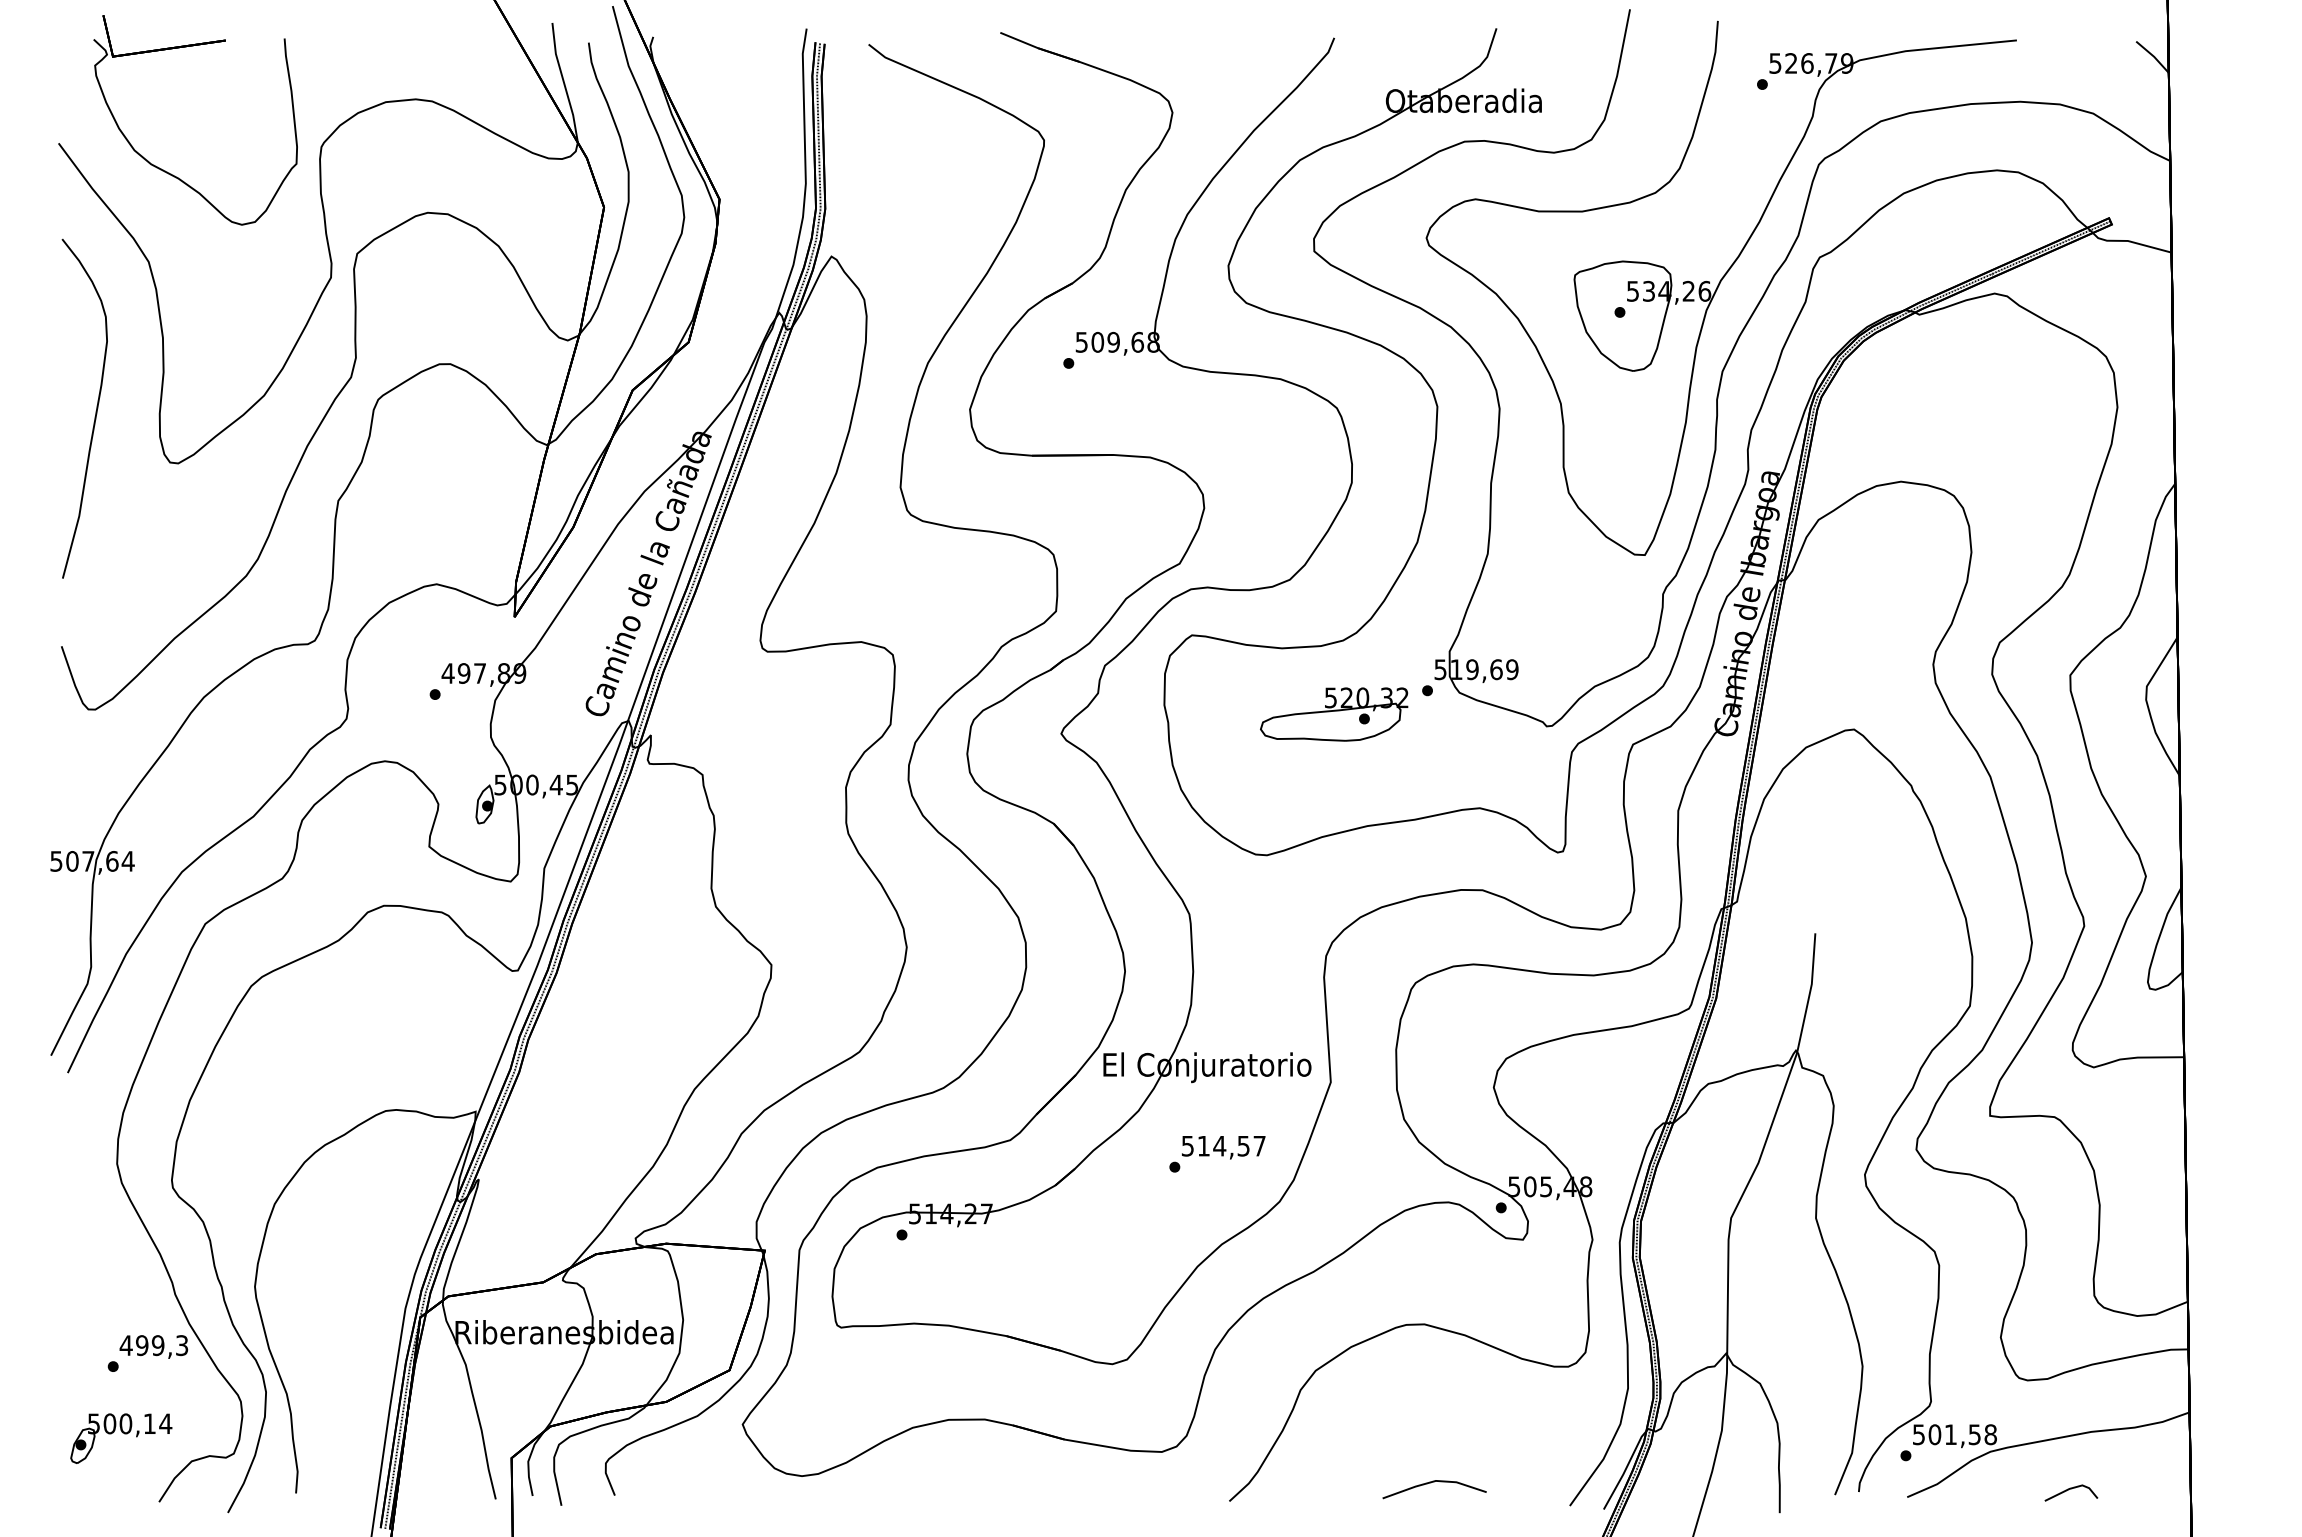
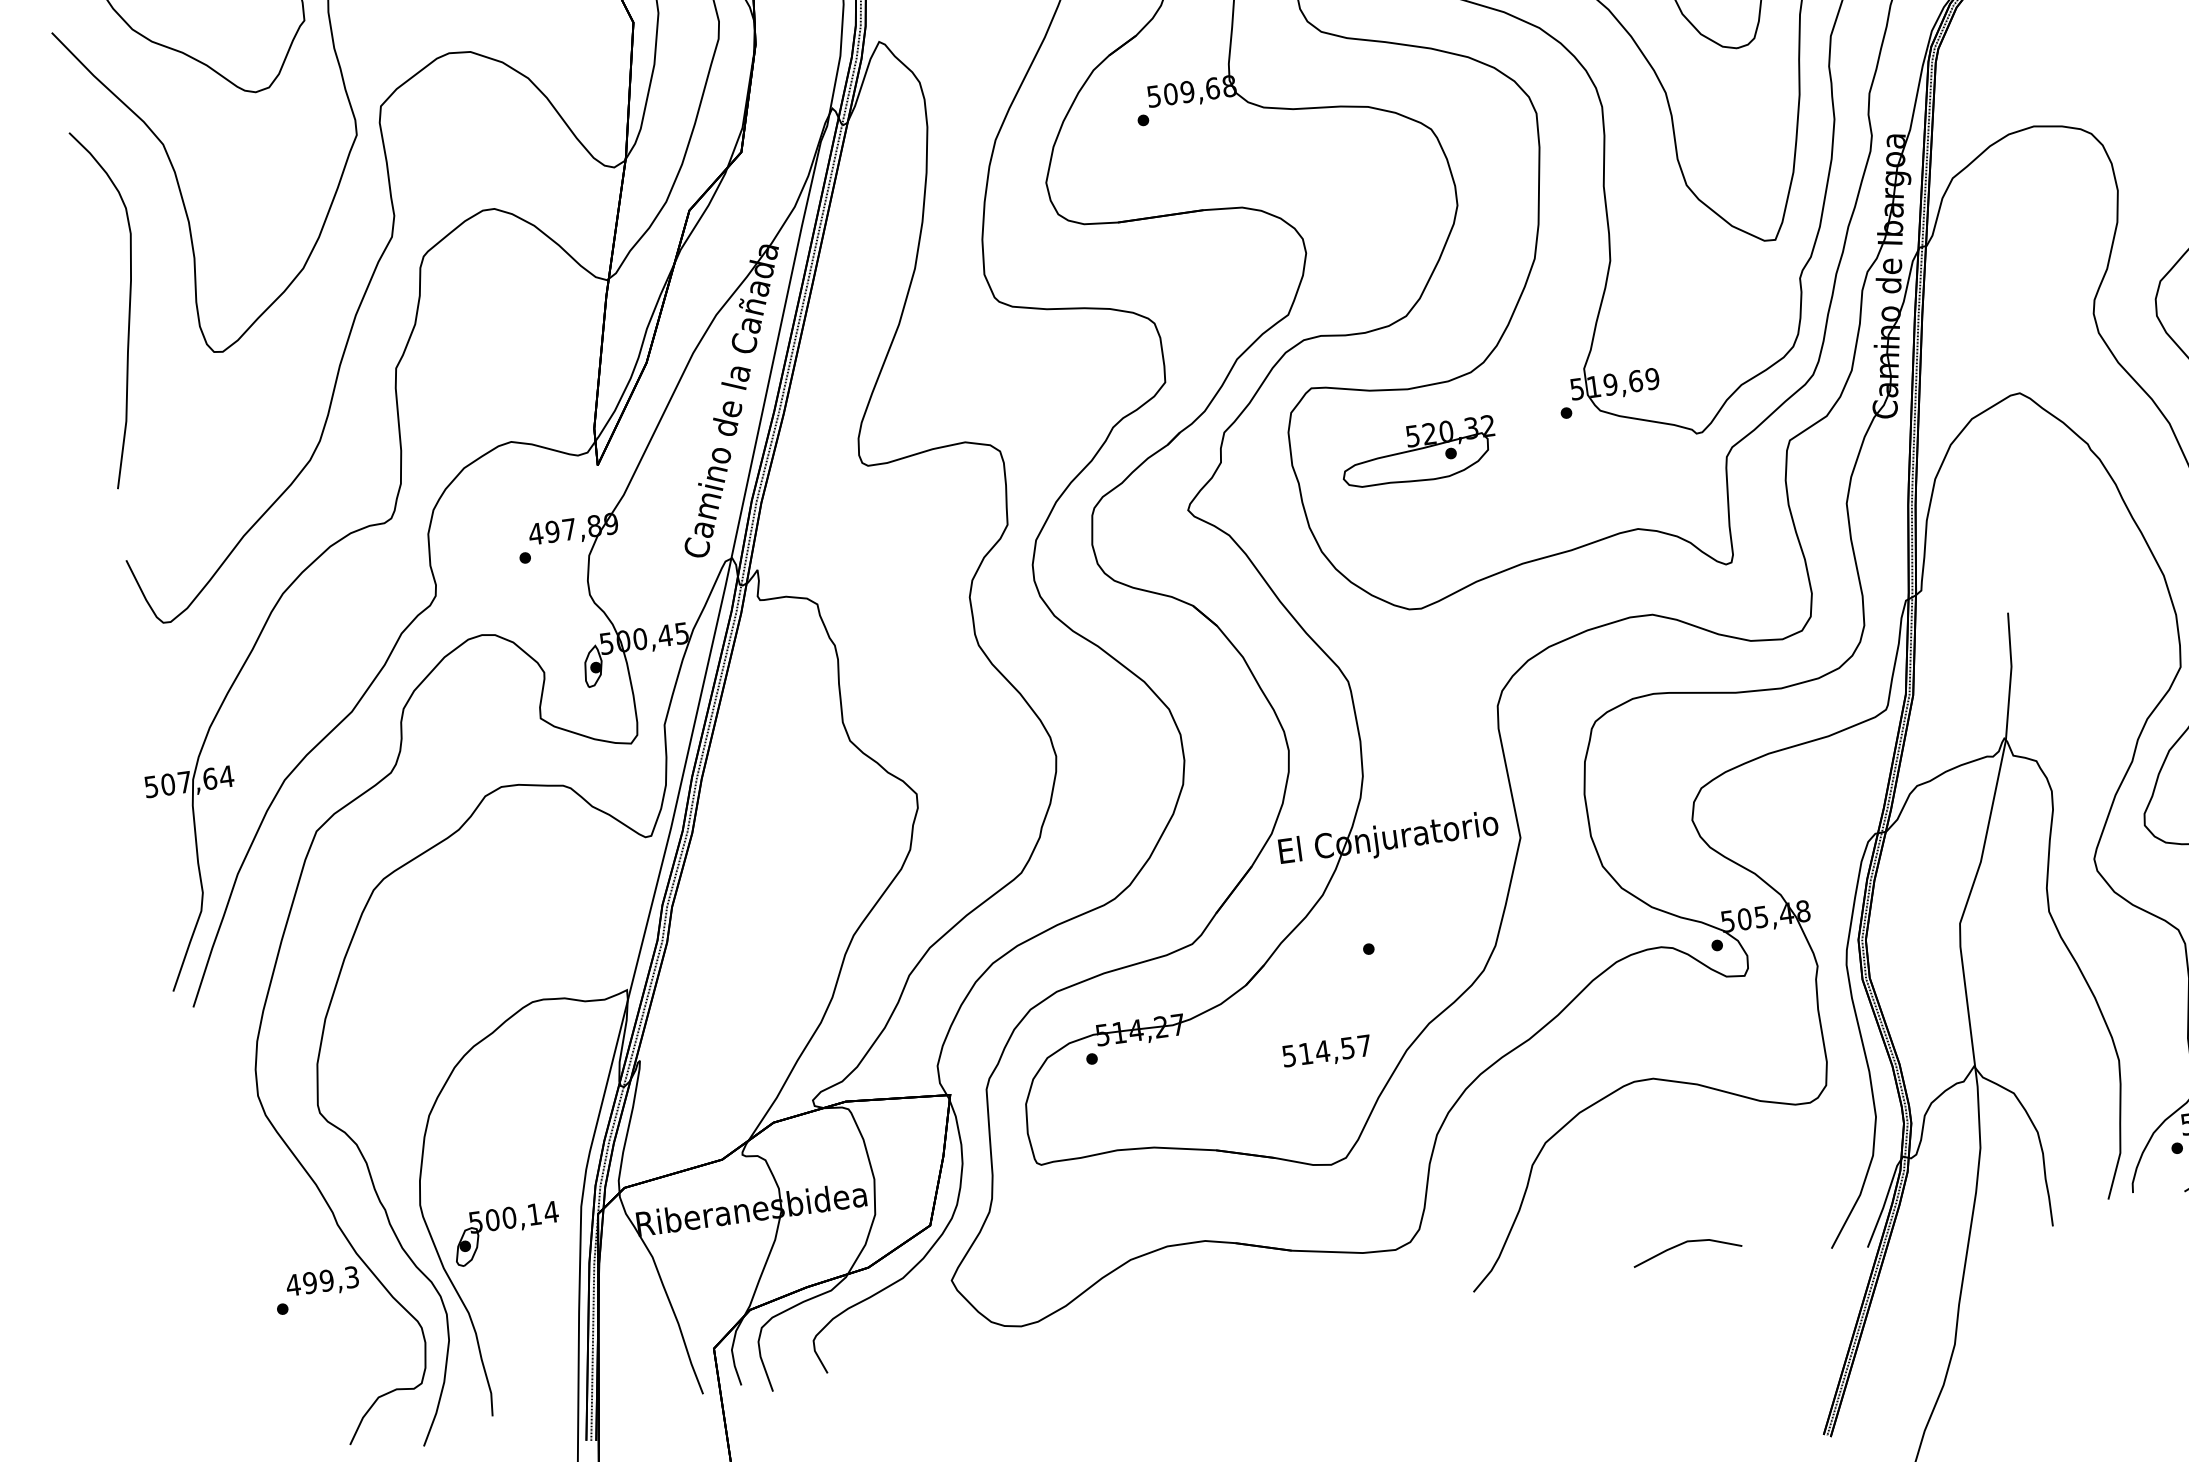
part: (1334, 714) -> (1418, 453), moved
text: (1223, 1147) -> (1326, 1052), moved
part: (121, 1438) -> (506, 1233), moved

